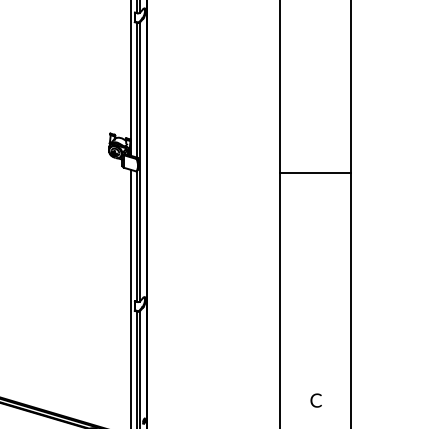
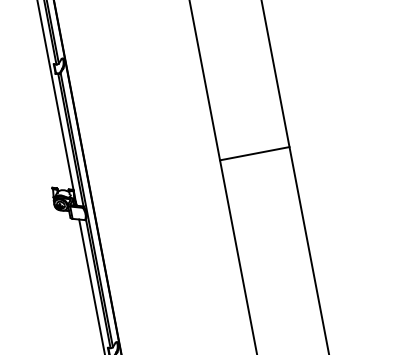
line: (315, 173) -> (254, 154), moved

